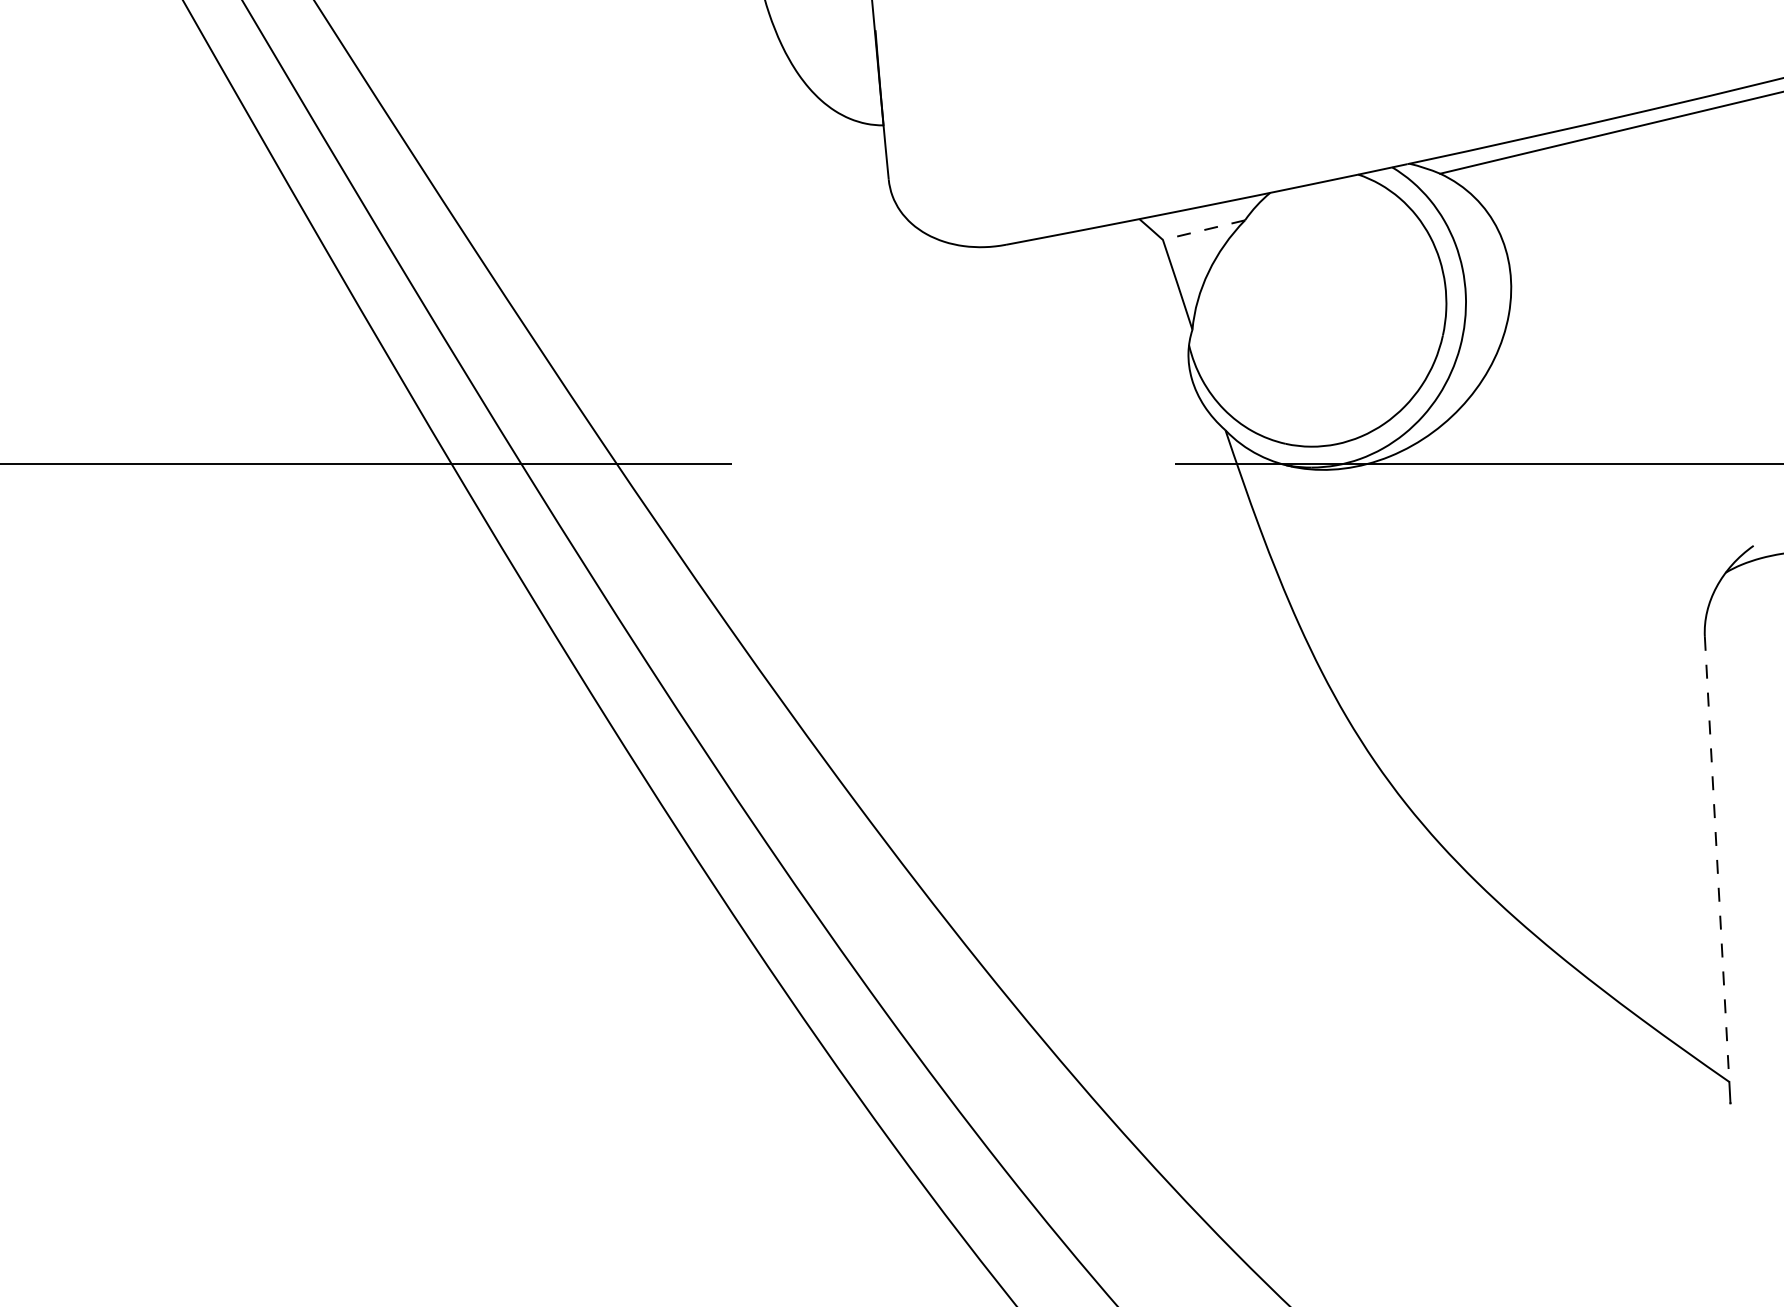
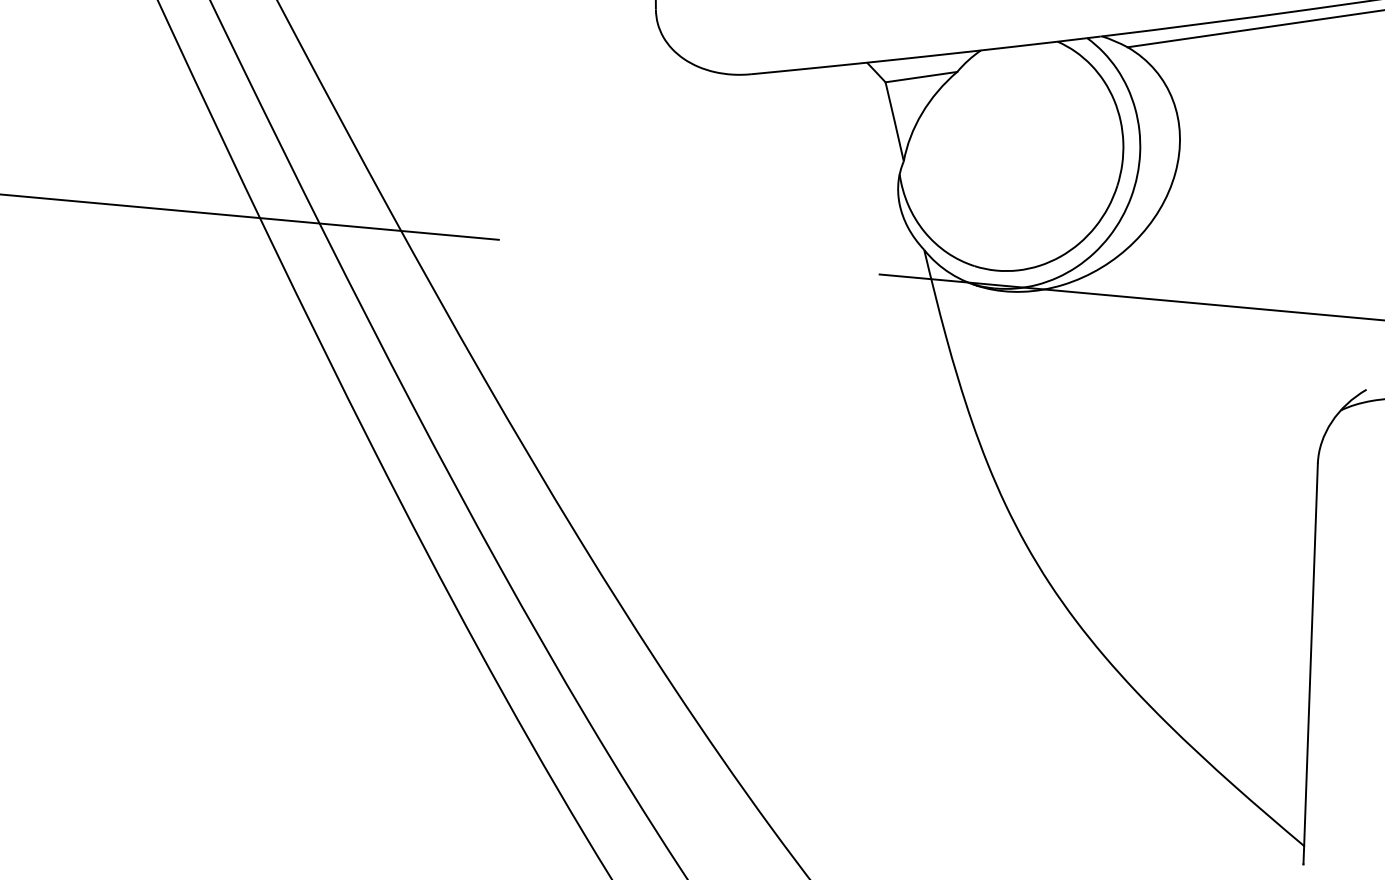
line: (1203, 230) -> (920, 77), dashed -> solid
line: (1717, 859) -> (1311, 654), dashed -> solid

